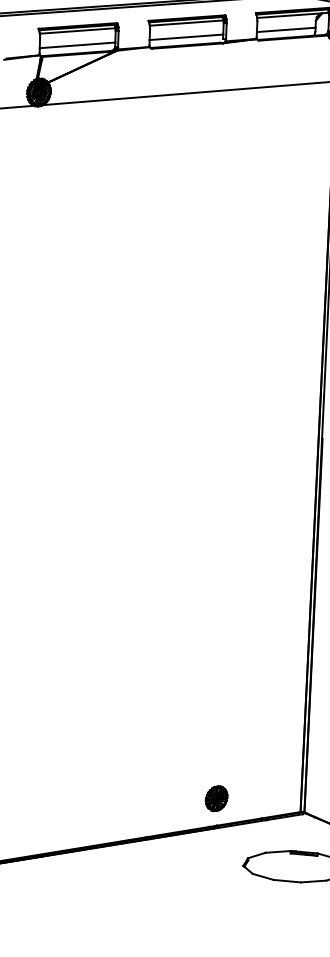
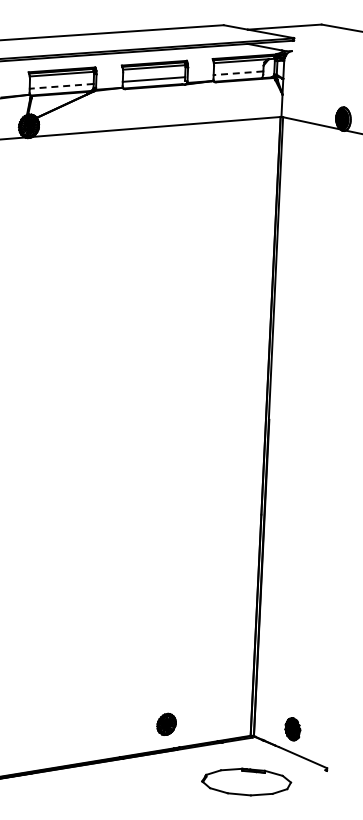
line: (286, 30) -> (238, 73), solid -> dashed
line: (77, 45) -> (61, 86), solid -> dashed
part: (216, 797) -> (166, 723), moved

